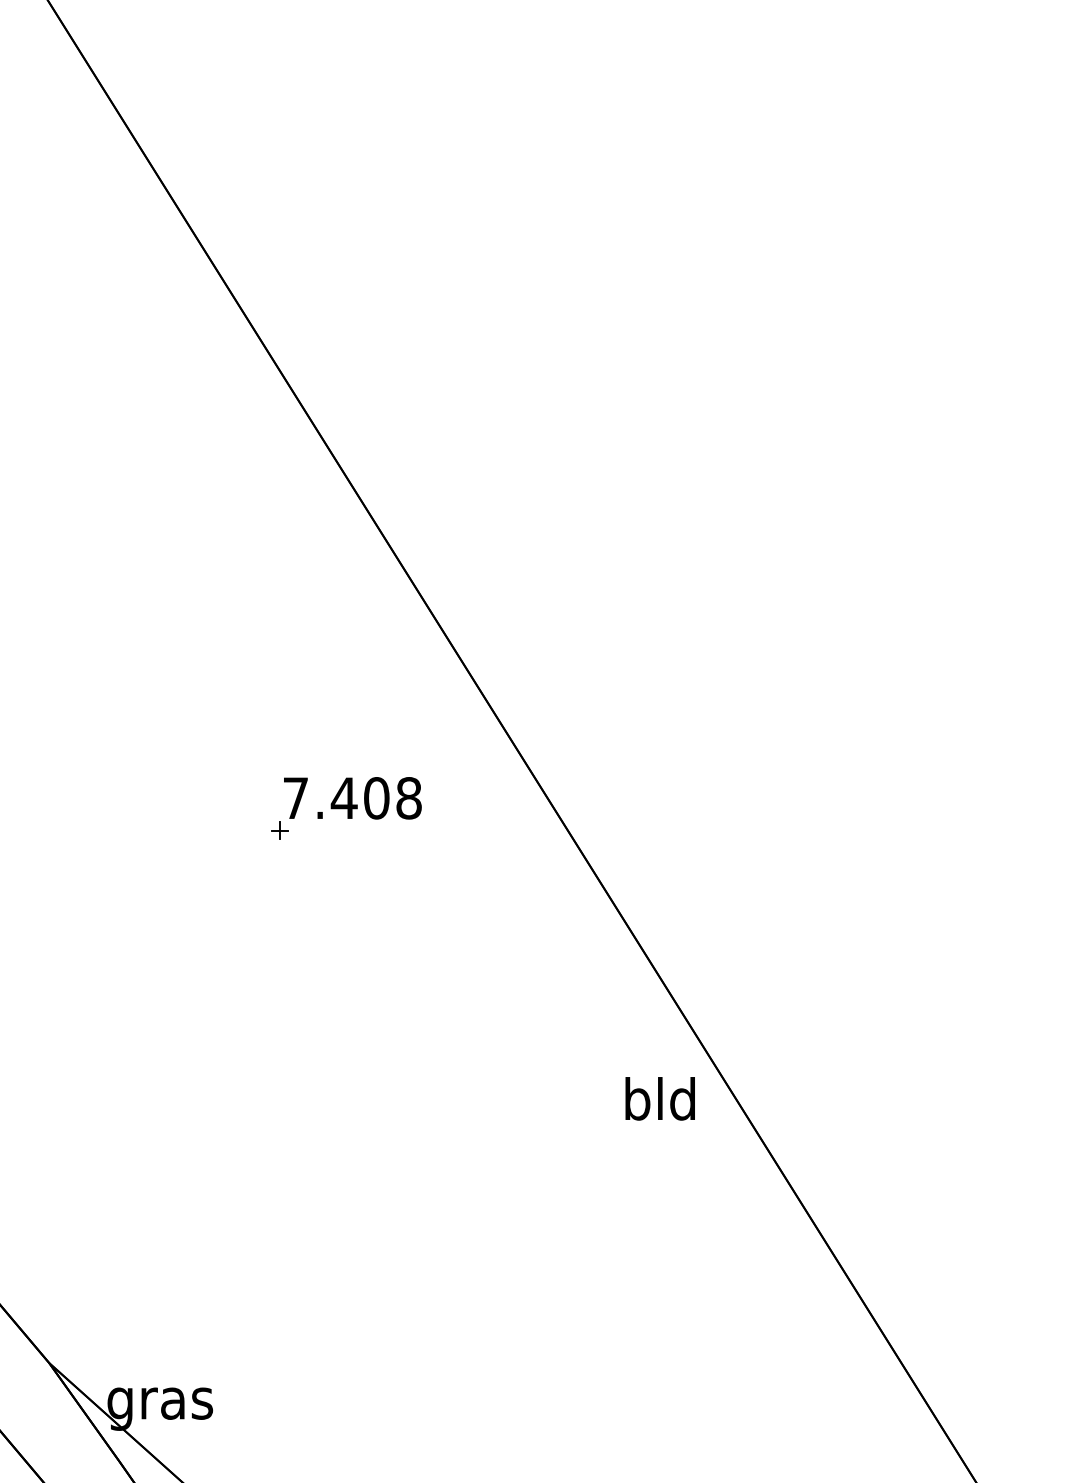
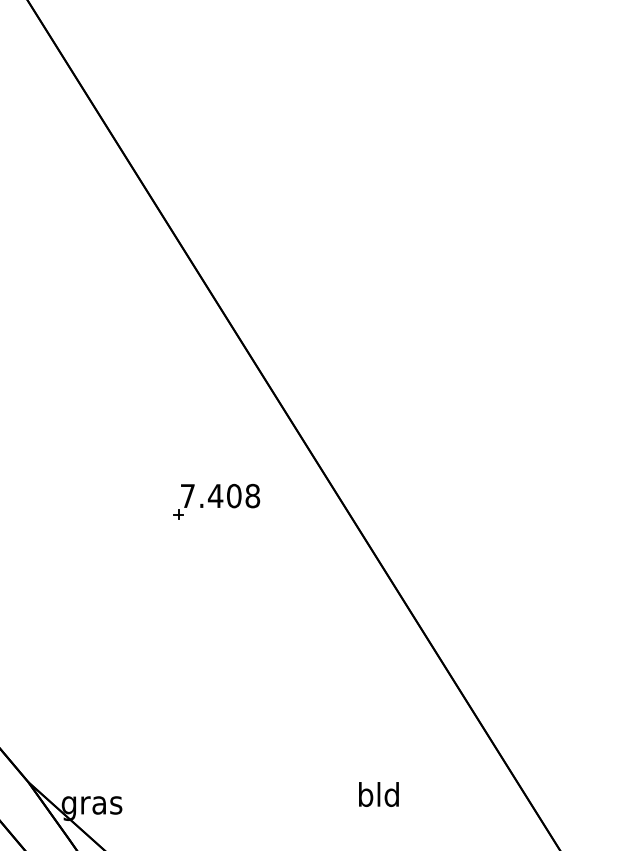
part: (345, 807) -> (216, 501), moved
text: (659, 1098) -> (378, 794), moved

